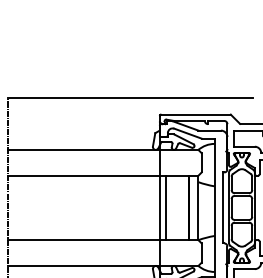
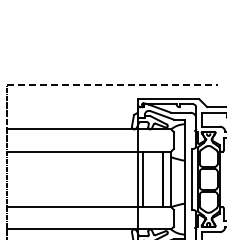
line: (130, 97) -> (112, 84), solid -> dashed

